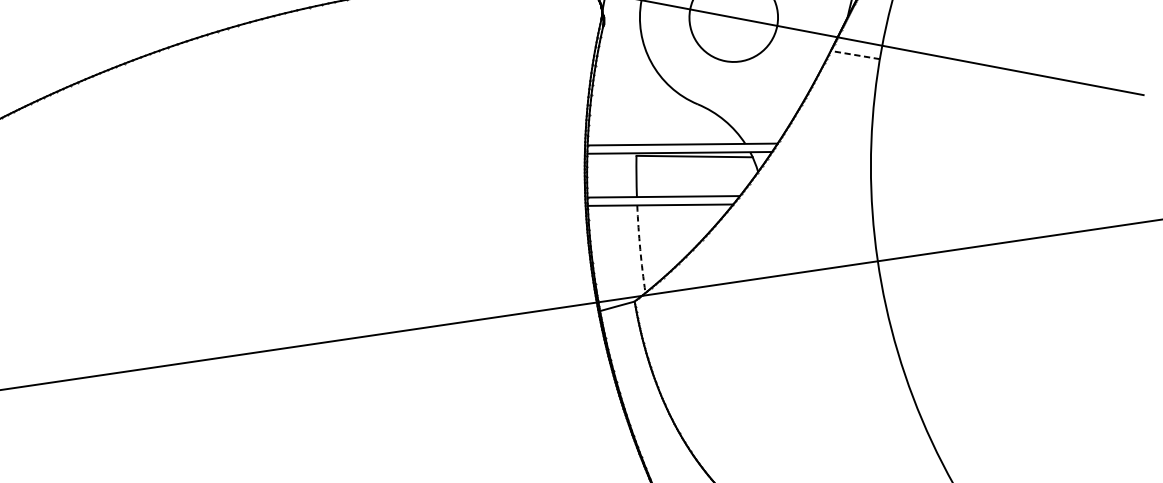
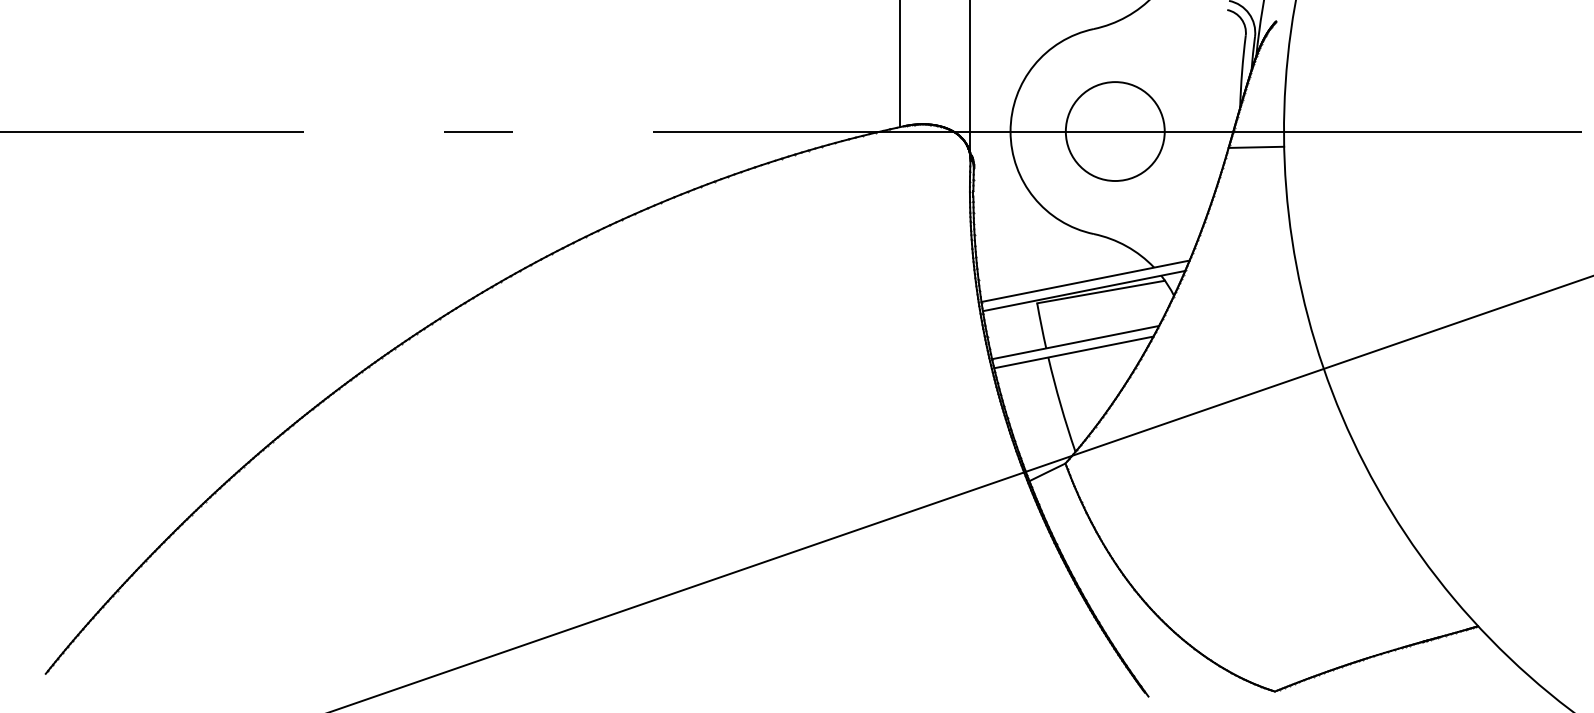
line: (855, 55) -> (1256, 147), dashed -> solid
arc: (639, 249) -> (1060, 405), dashed -> solid

